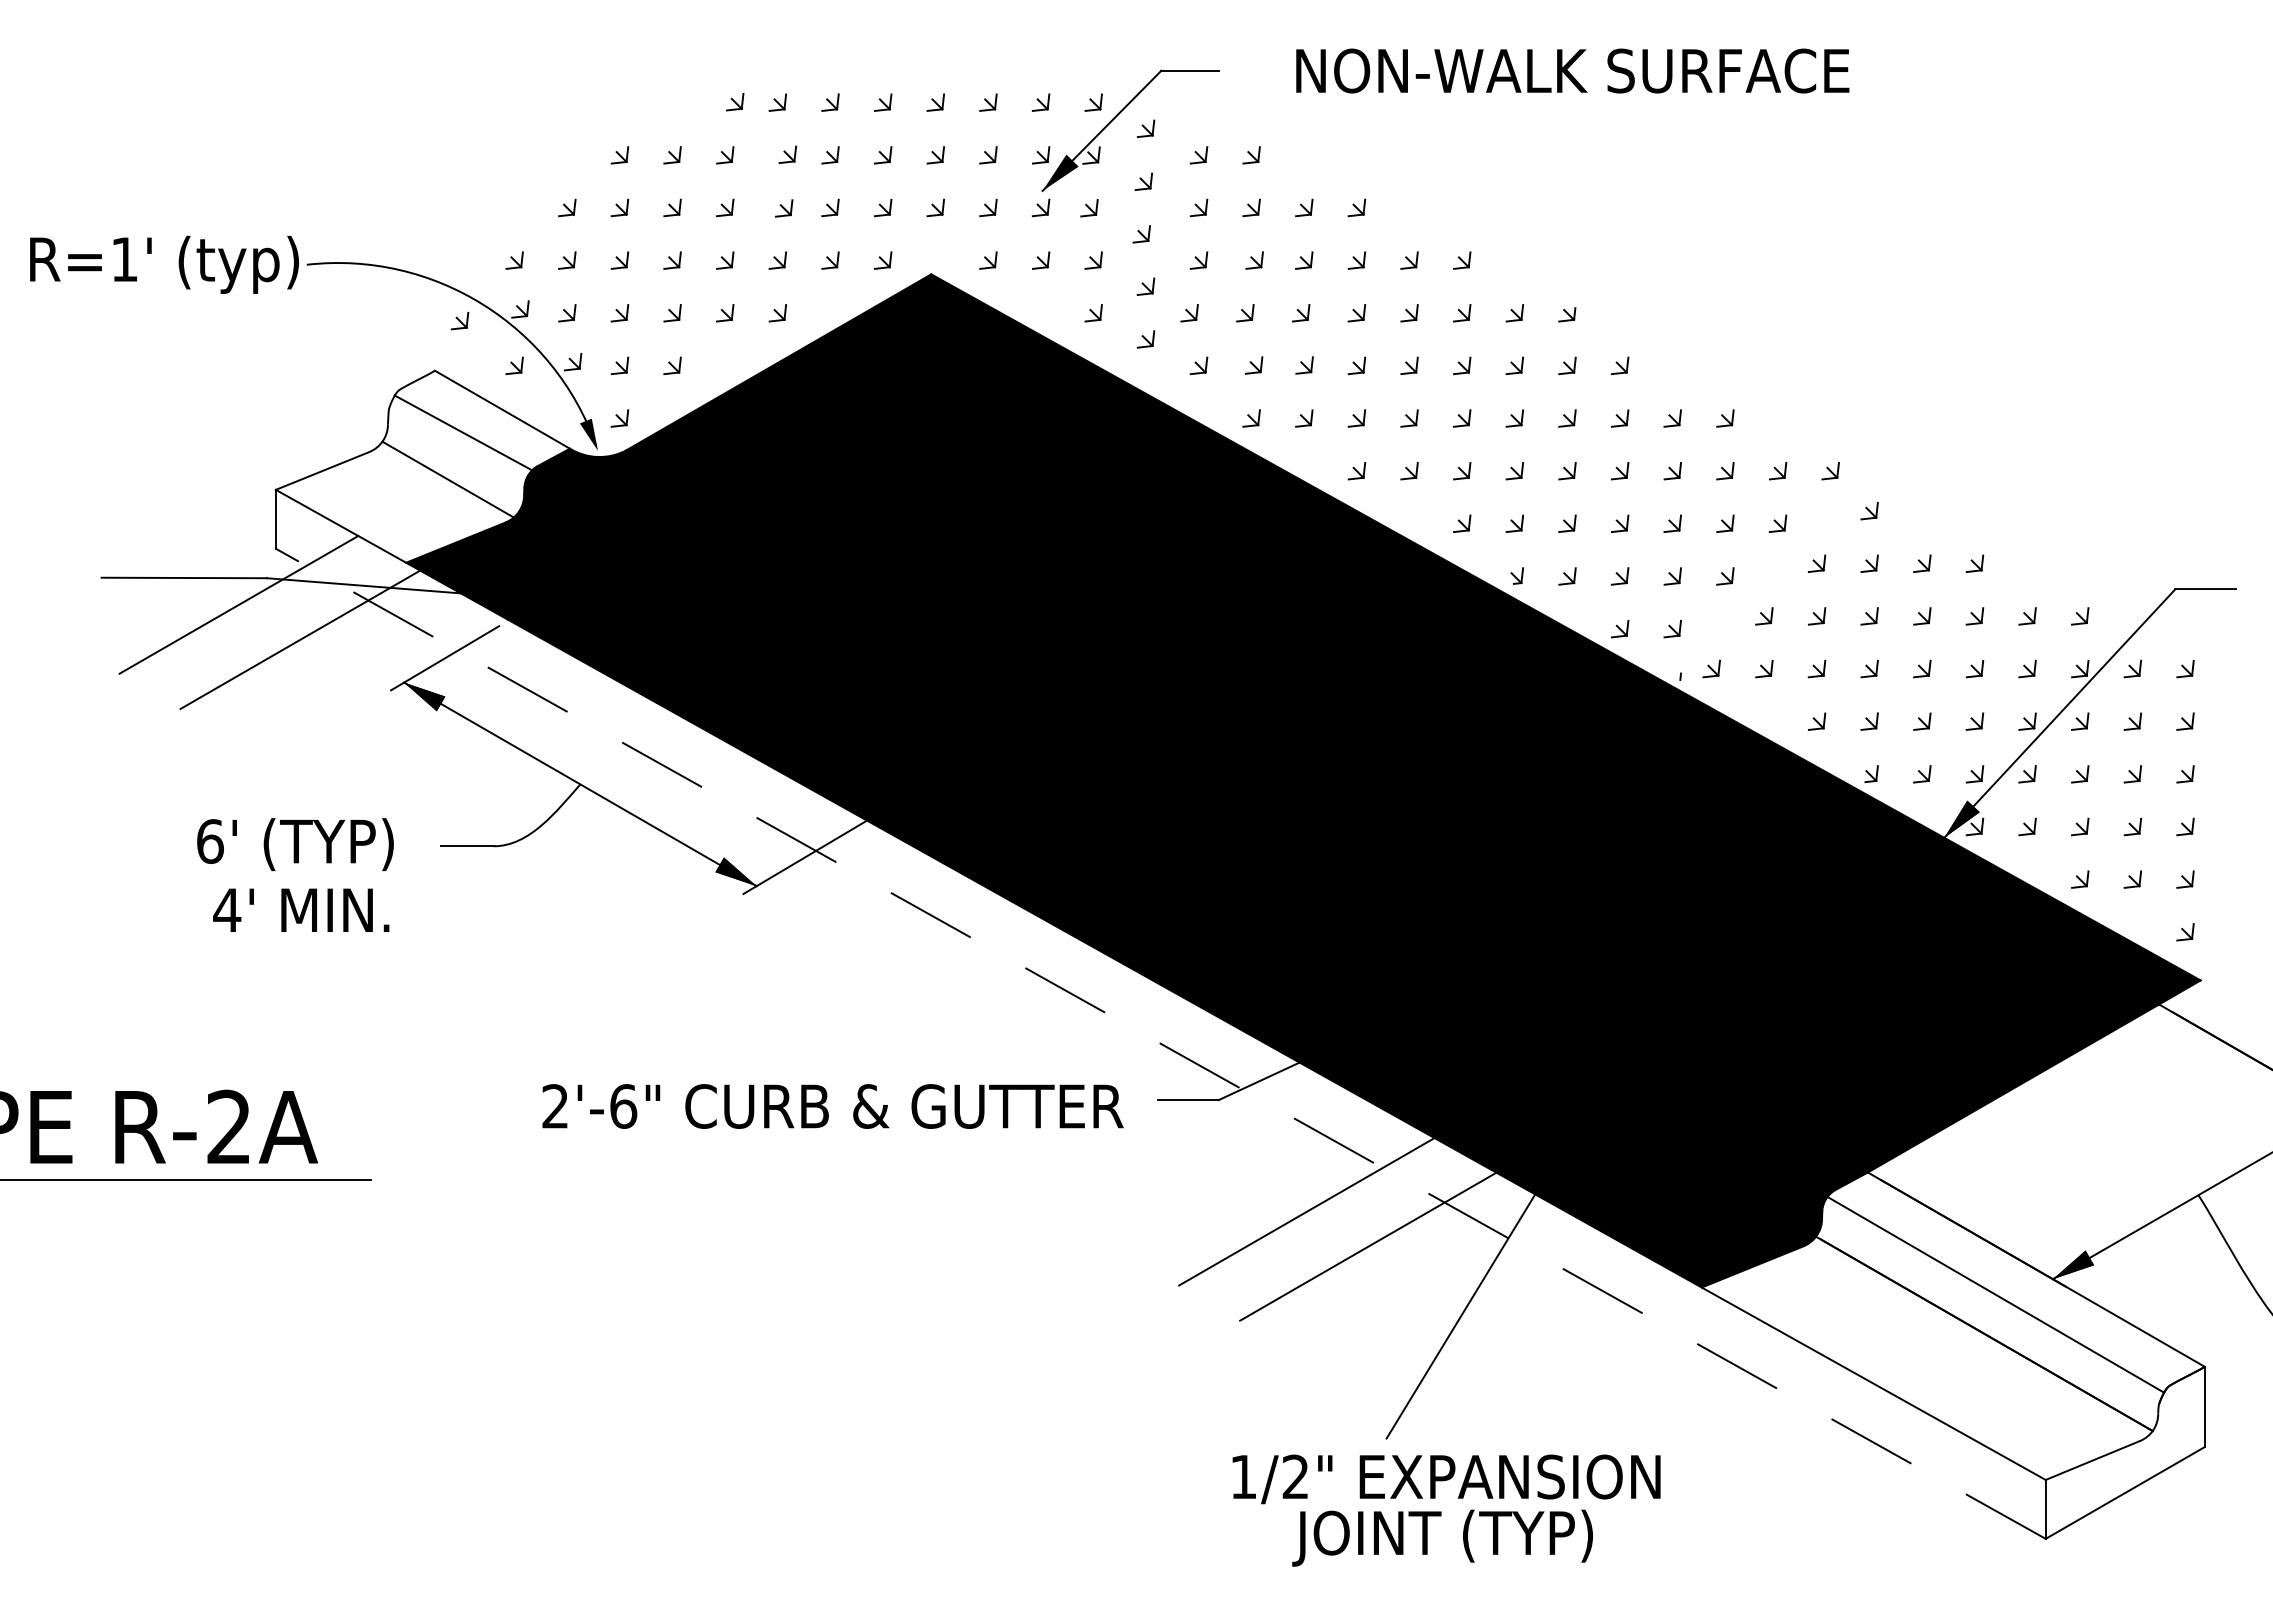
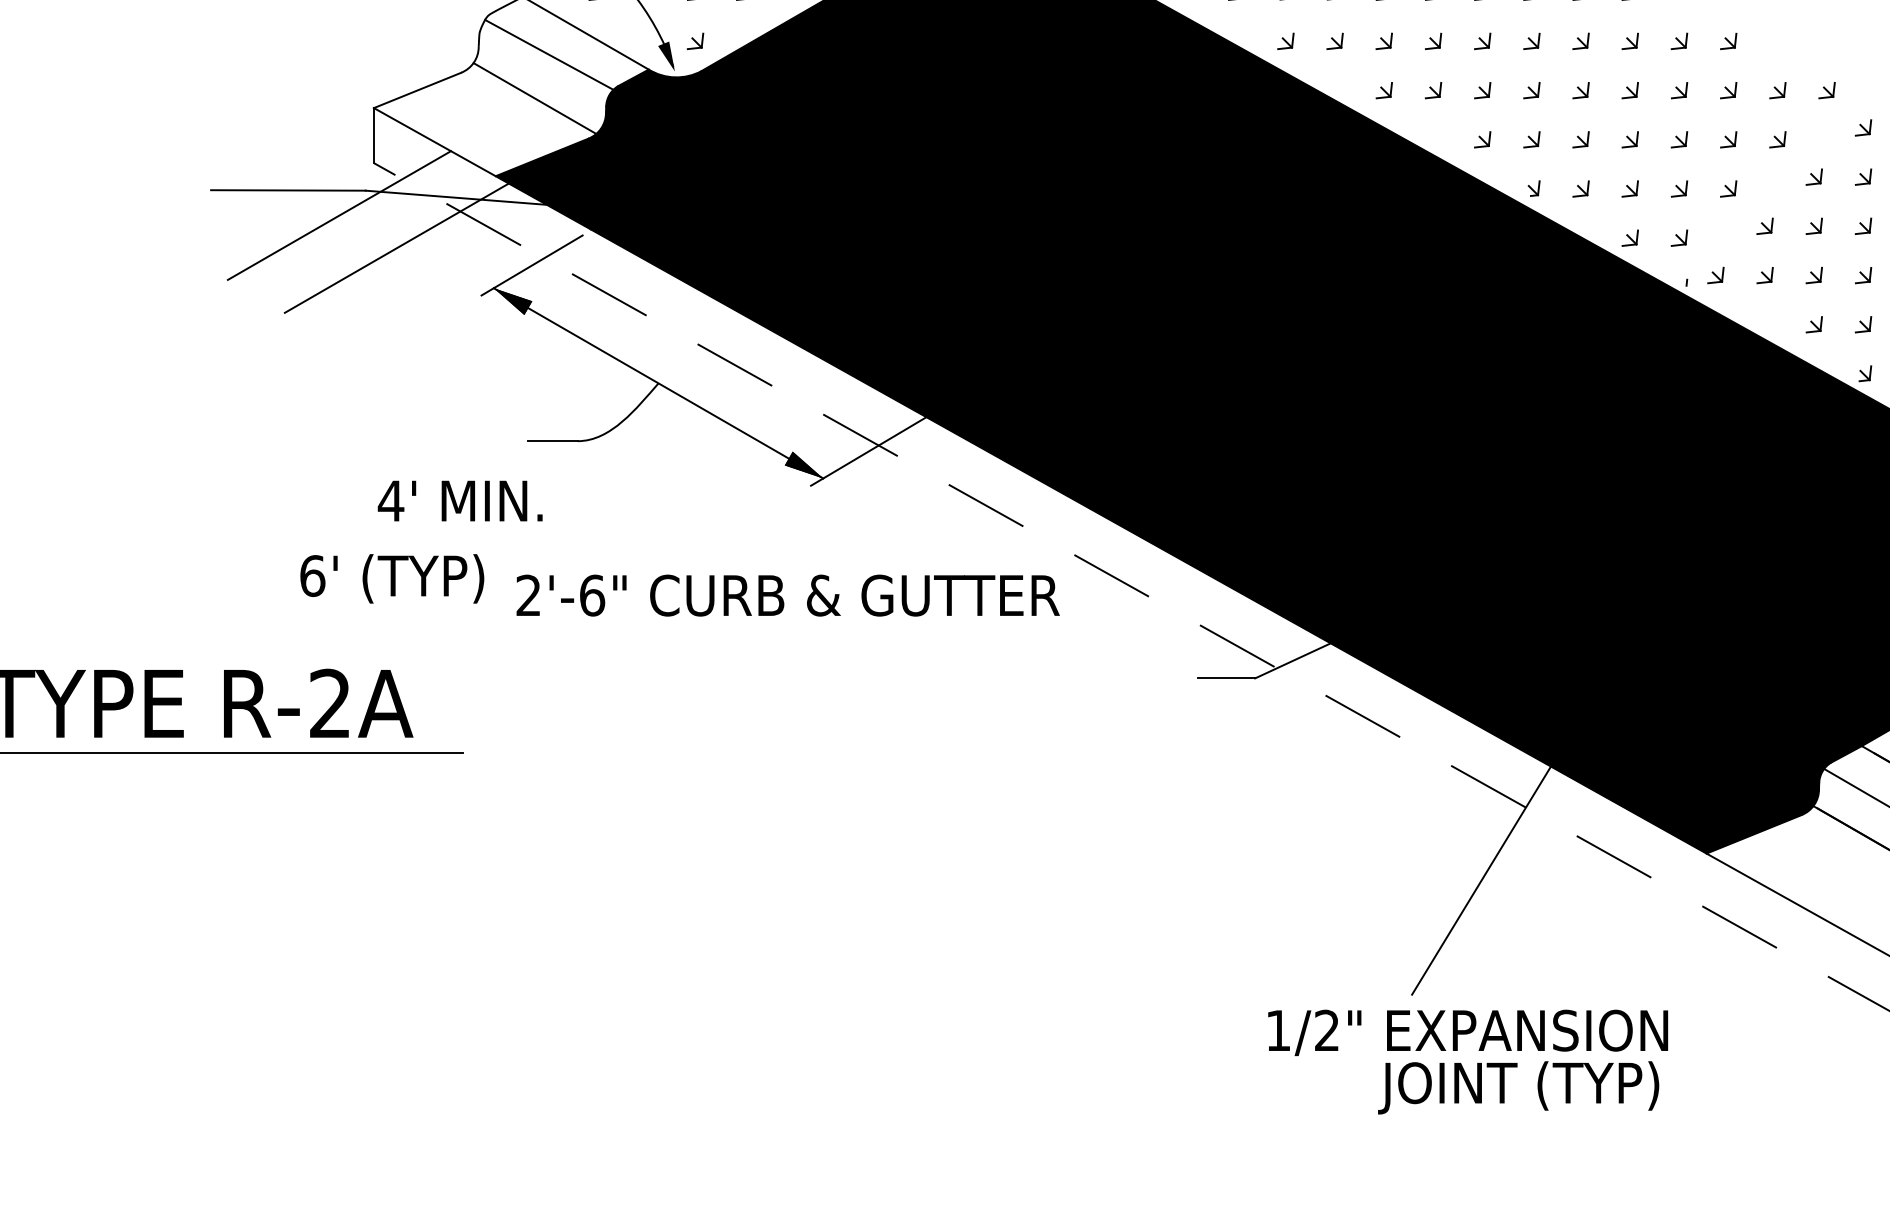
text: (295, 844) -> (392, 578), moved
text: (301, 909) -> (460, 500), moved
text: (832, 1106) -> (787, 595), moved
line: (1306, 1211) -> (1337, 782), removed
line: (1368, 1246) -> (1395, 815), removed
text: (1442, 1537) -> (1518, 1087), moved

